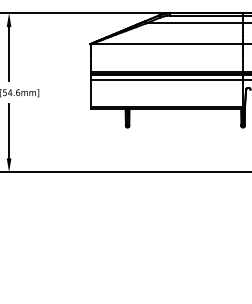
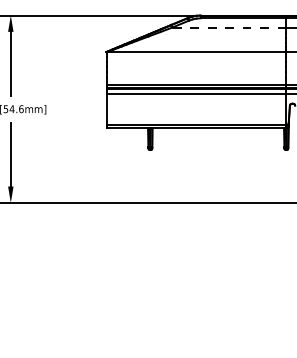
line: (194, 23) -> (229, 27), solid -> dashed

